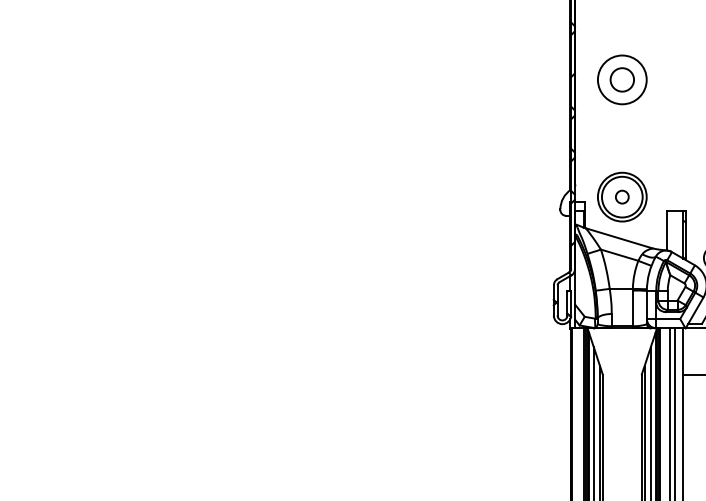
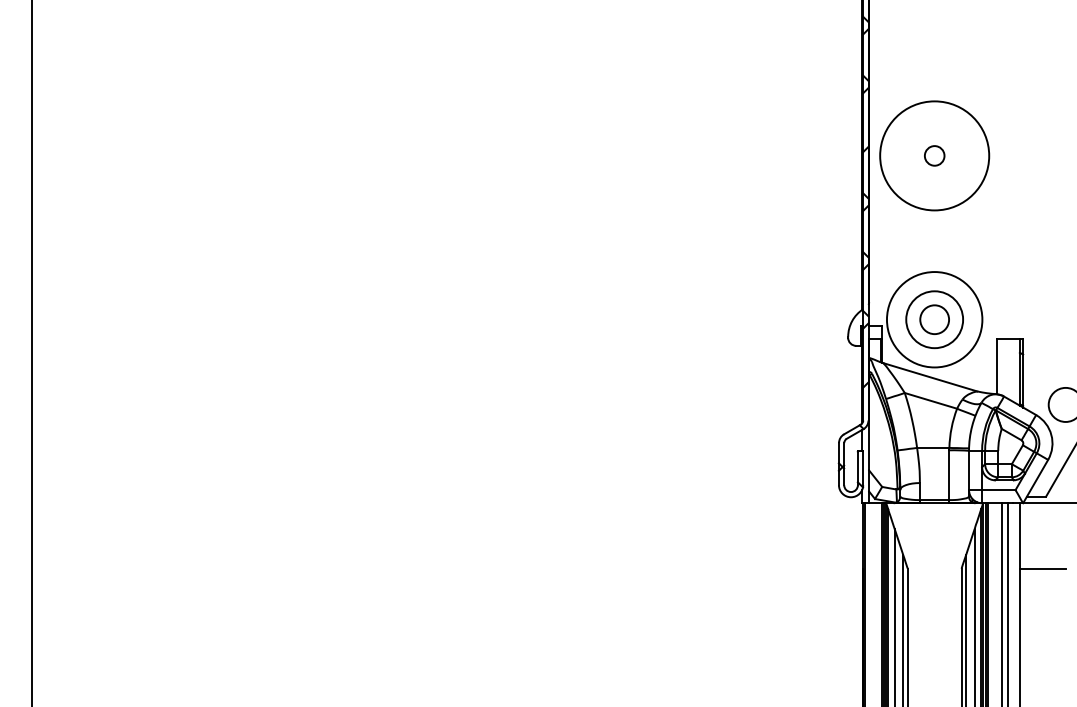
circle: (622, 79) -> (934, 155), size x0.6
circle: (622, 79) -> (934, 155), size x1.6
circle: (622, 196) -> (934, 319), size x1.4
circle: (622, 196) -> (934, 319), size x1.6

